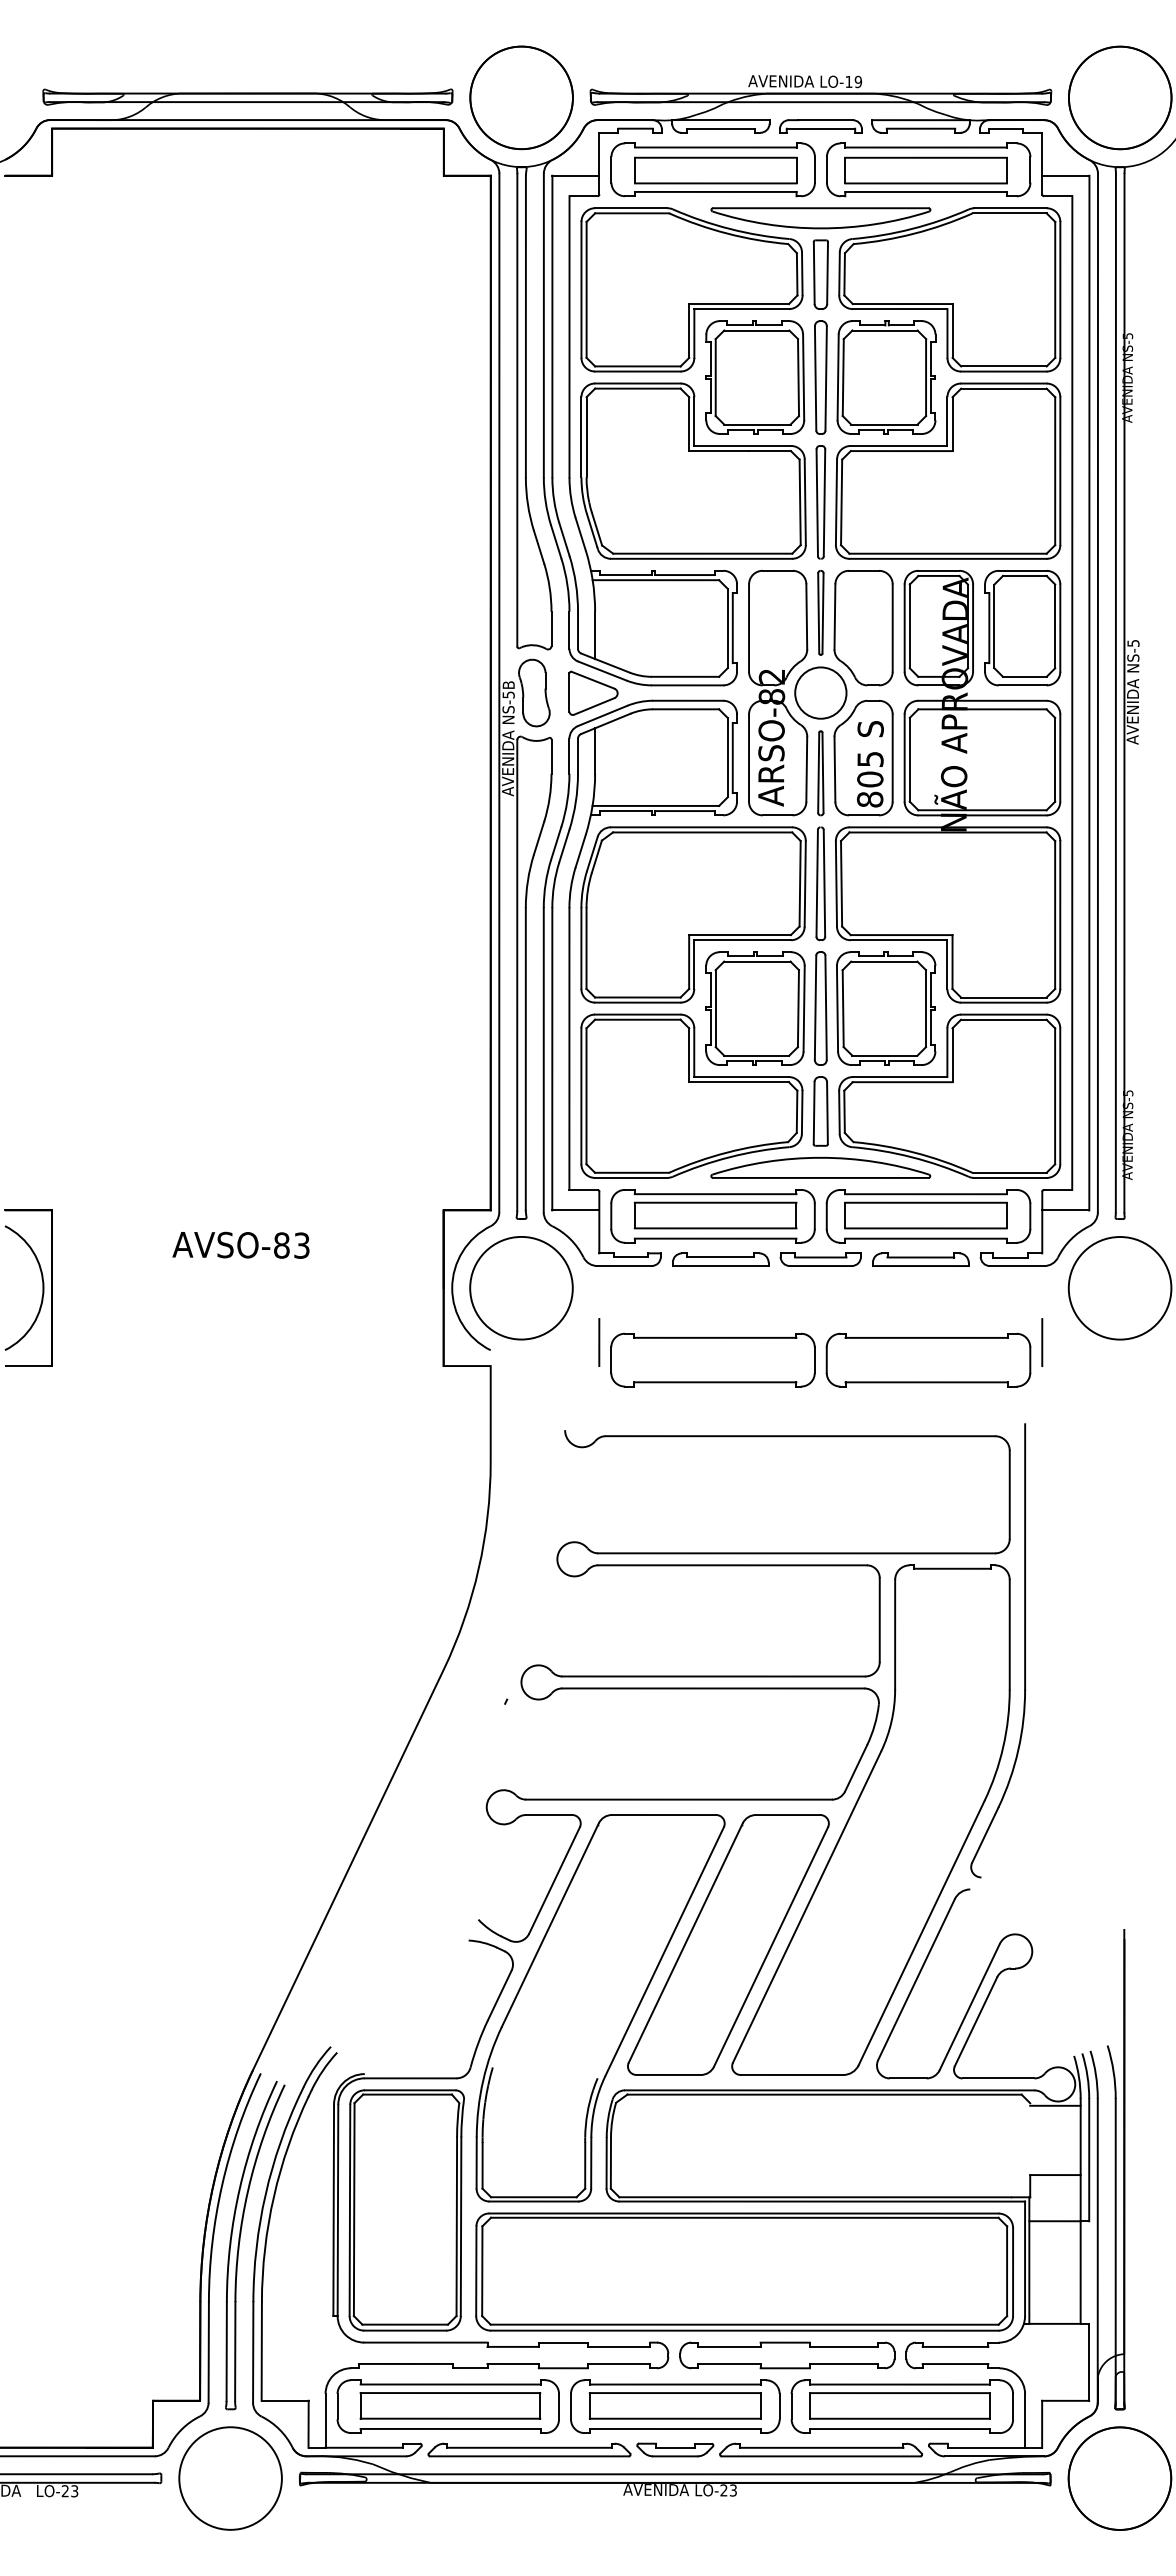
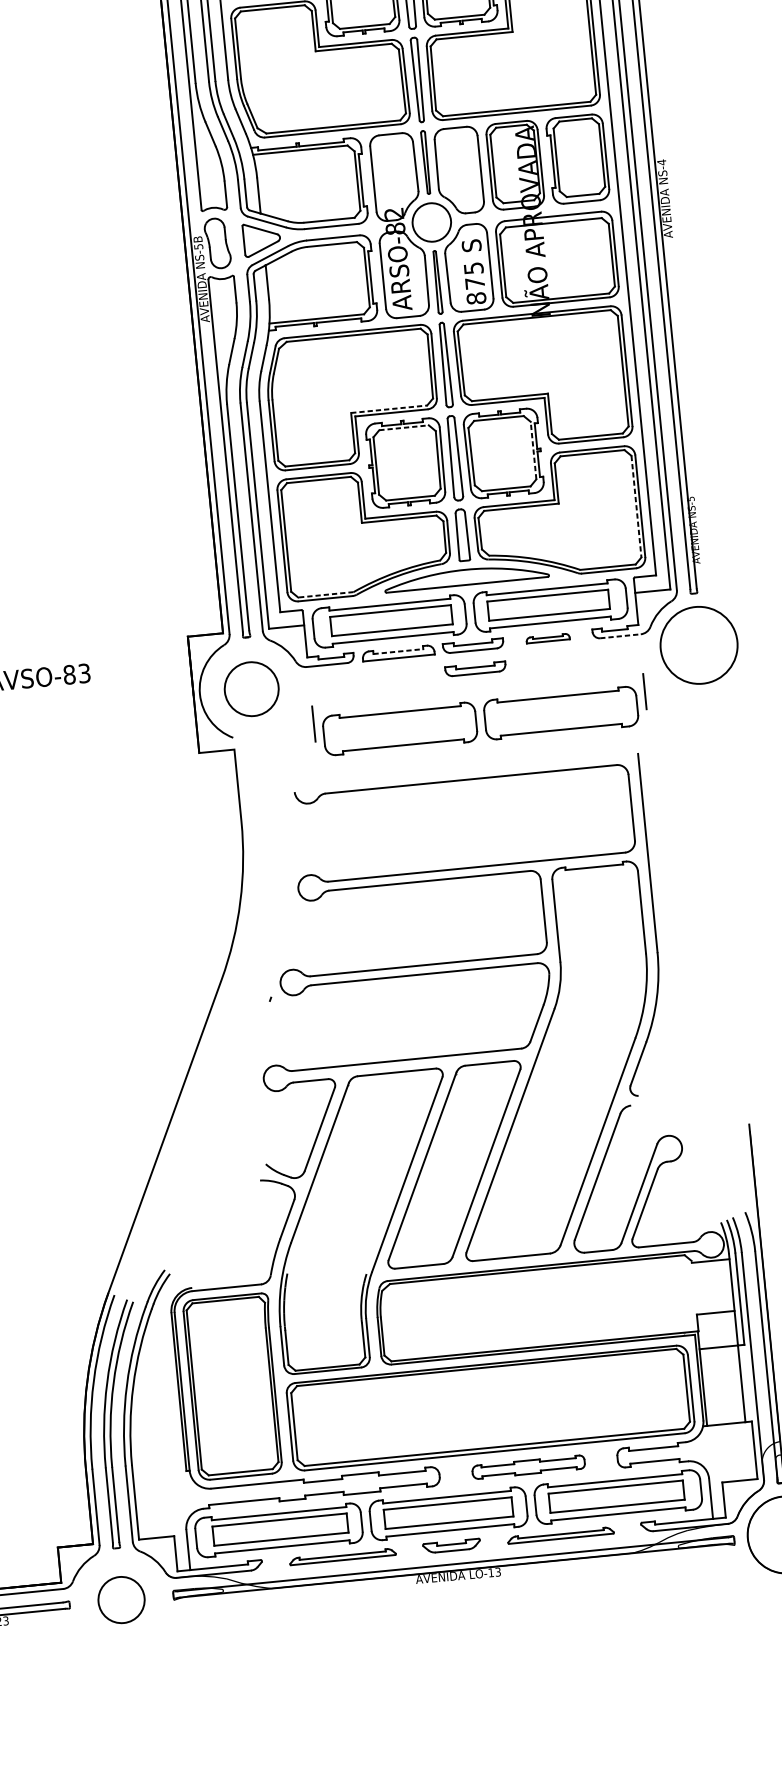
text: (1133, 643) -> (661, 162), NS-5 -> NS-4
text: (870, 779) -> (475, 283), 805 -> 875
line: (740, 935) -> (389, 409), solid -> dashed
line: (757, 961) -> (404, 427), solid -> dashed
line: (926, 1008) -> (533, 450), solid -> dashed
line: (1055, 1096) -> (636, 506), solid -> dashed
line: (631, 1172) -> (325, 594), solid -> dashed
line: (721, 1257) -> (398, 651), solid -> dashed
part: (920, 1259) -> (547, 638), size x0.6
line: (1017, 1266) -> (620, 636), solid -> dashed
circle: (521, 1287) -> (251, 688), size x0.7
part: (820, 1290) -> (475, 668), added
part: (787, 2355) -> (528, 1467), size x0.7
part: (529, 2449) -> (342, 1556), size x0.7
part: (821, 2449) -> (561, 1535), size x0.7
circle: (230, 2478) -> (121, 1600), size x0.6
text: (723, 2490) -> (490, 1572), LO-23 -> LO-13

